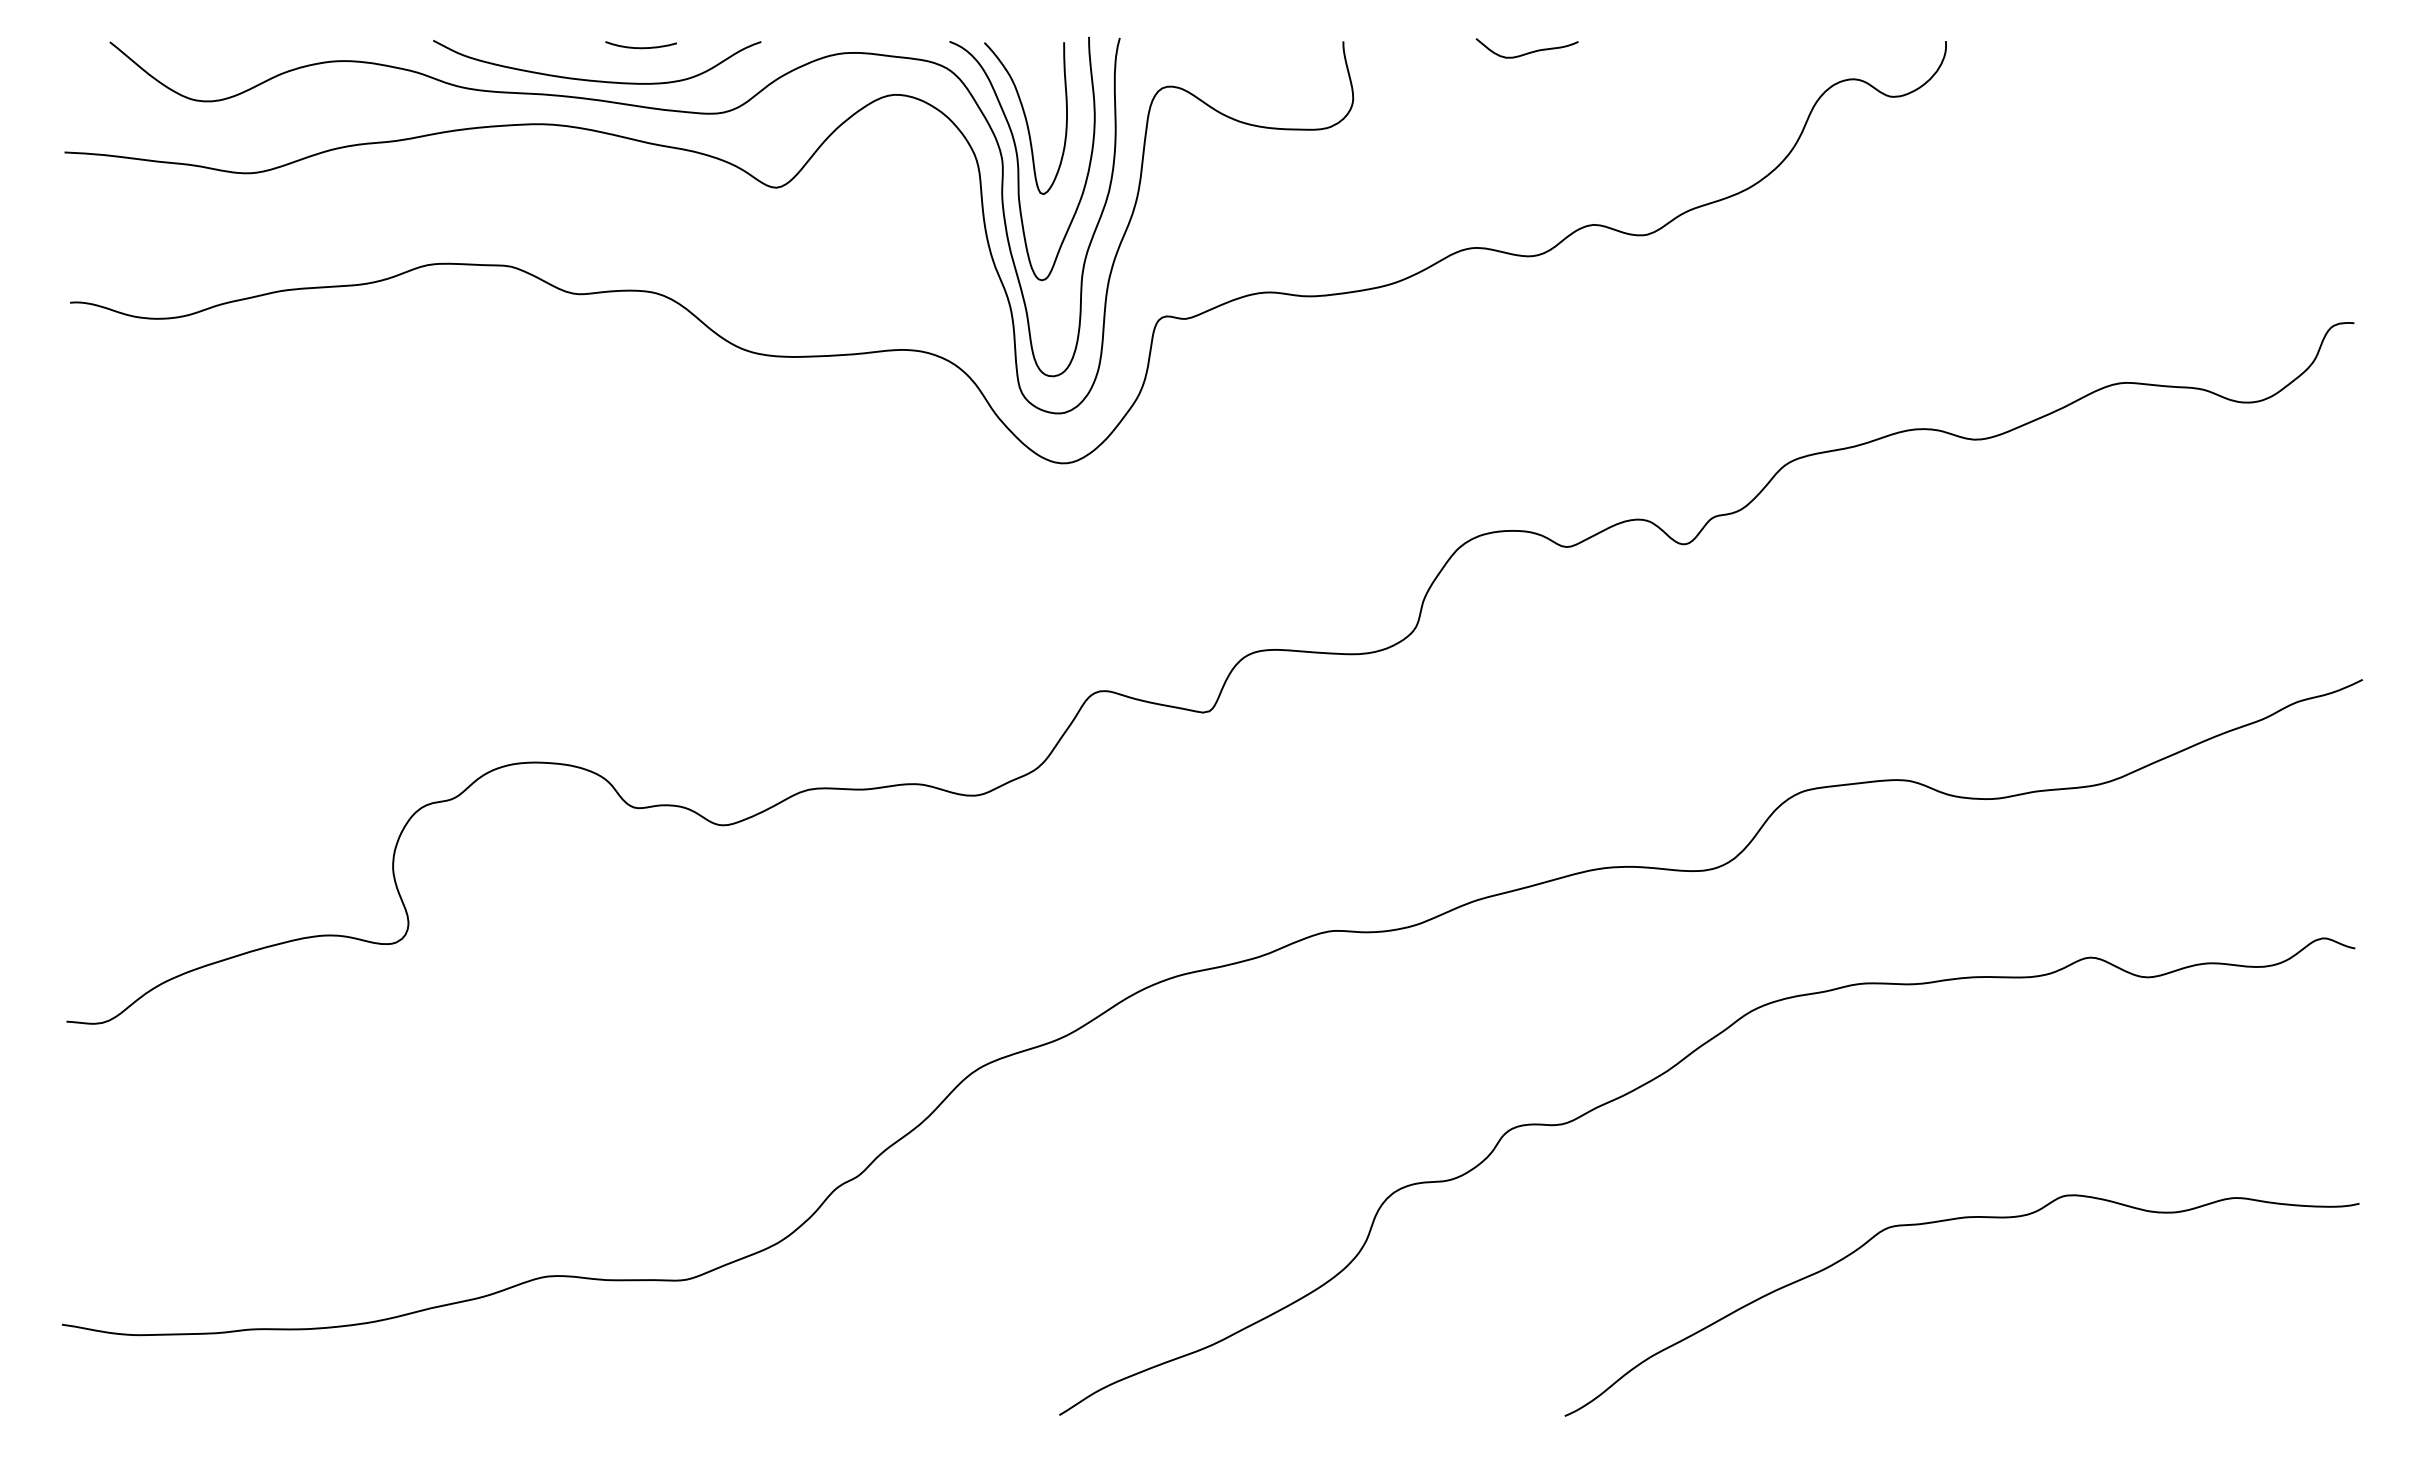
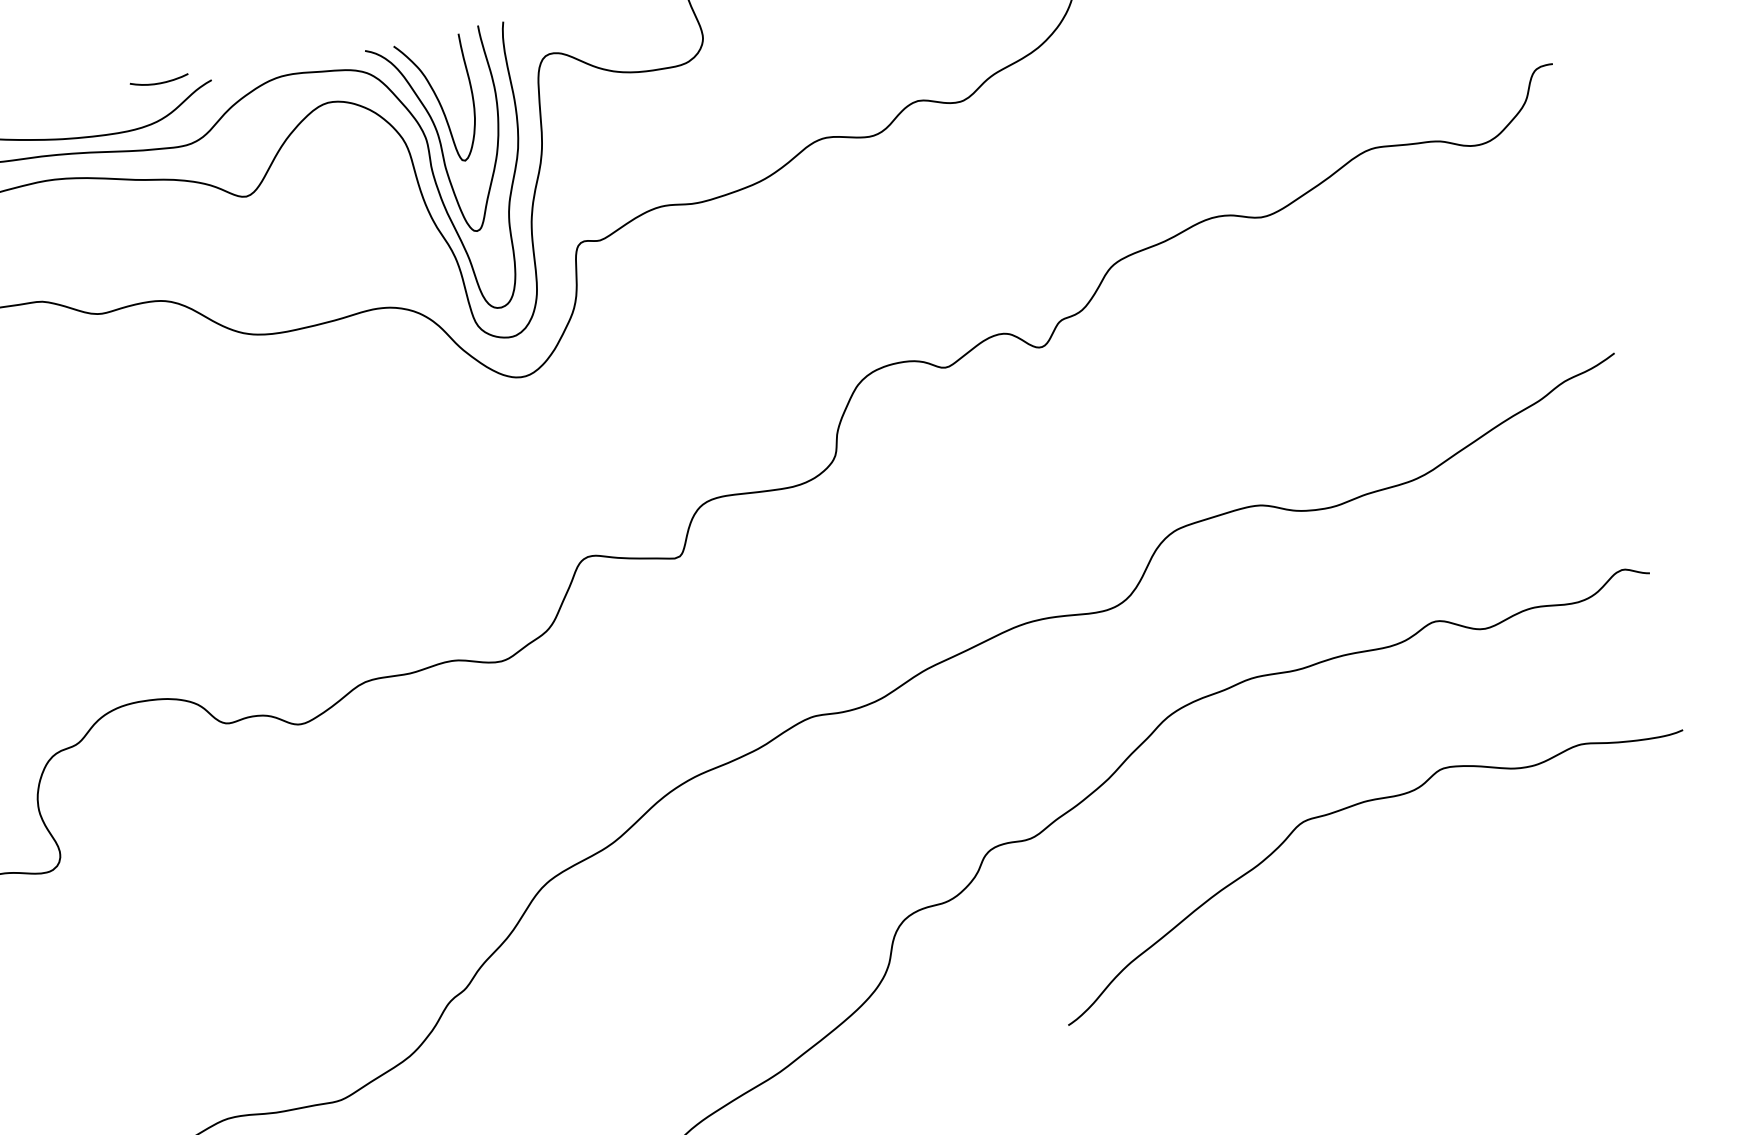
curve: (640, 47) -> (159, 82), moved
curve: (1946, 1221) -> (1349, 808), moved

